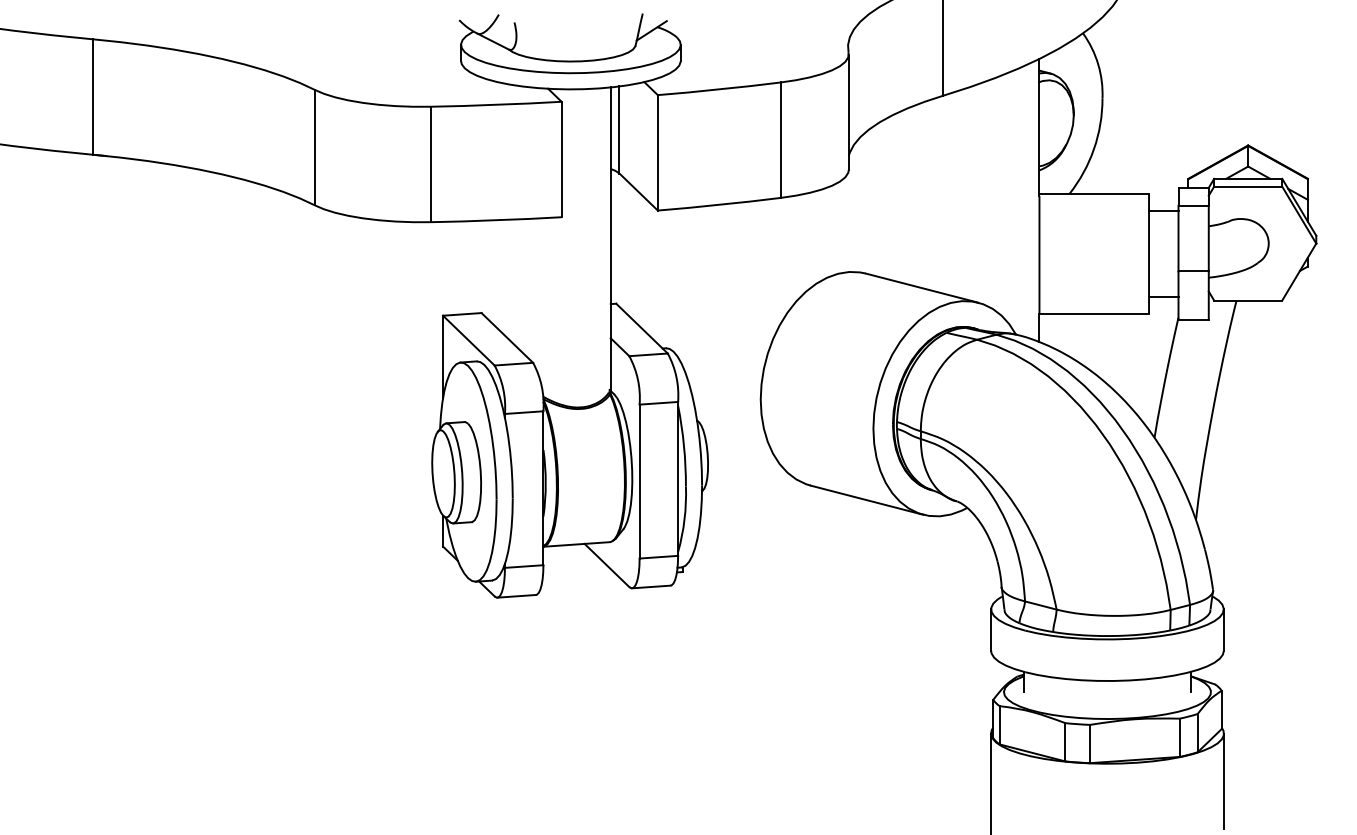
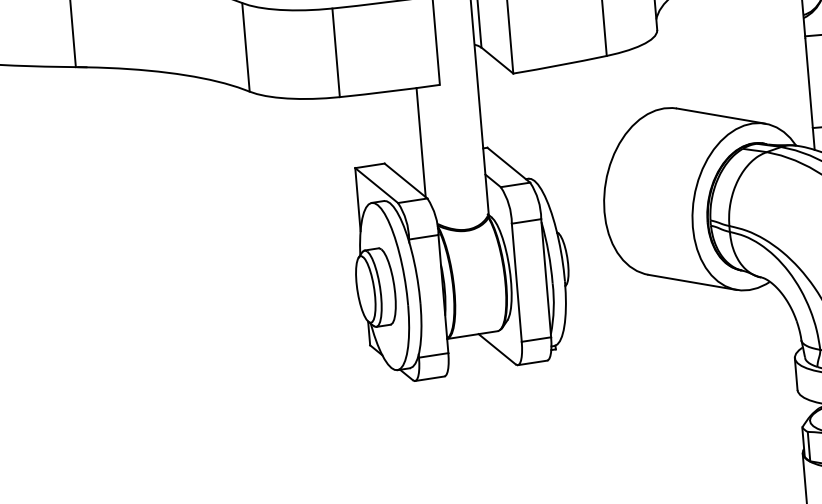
line: (531, 289) -> (421, 142), added

